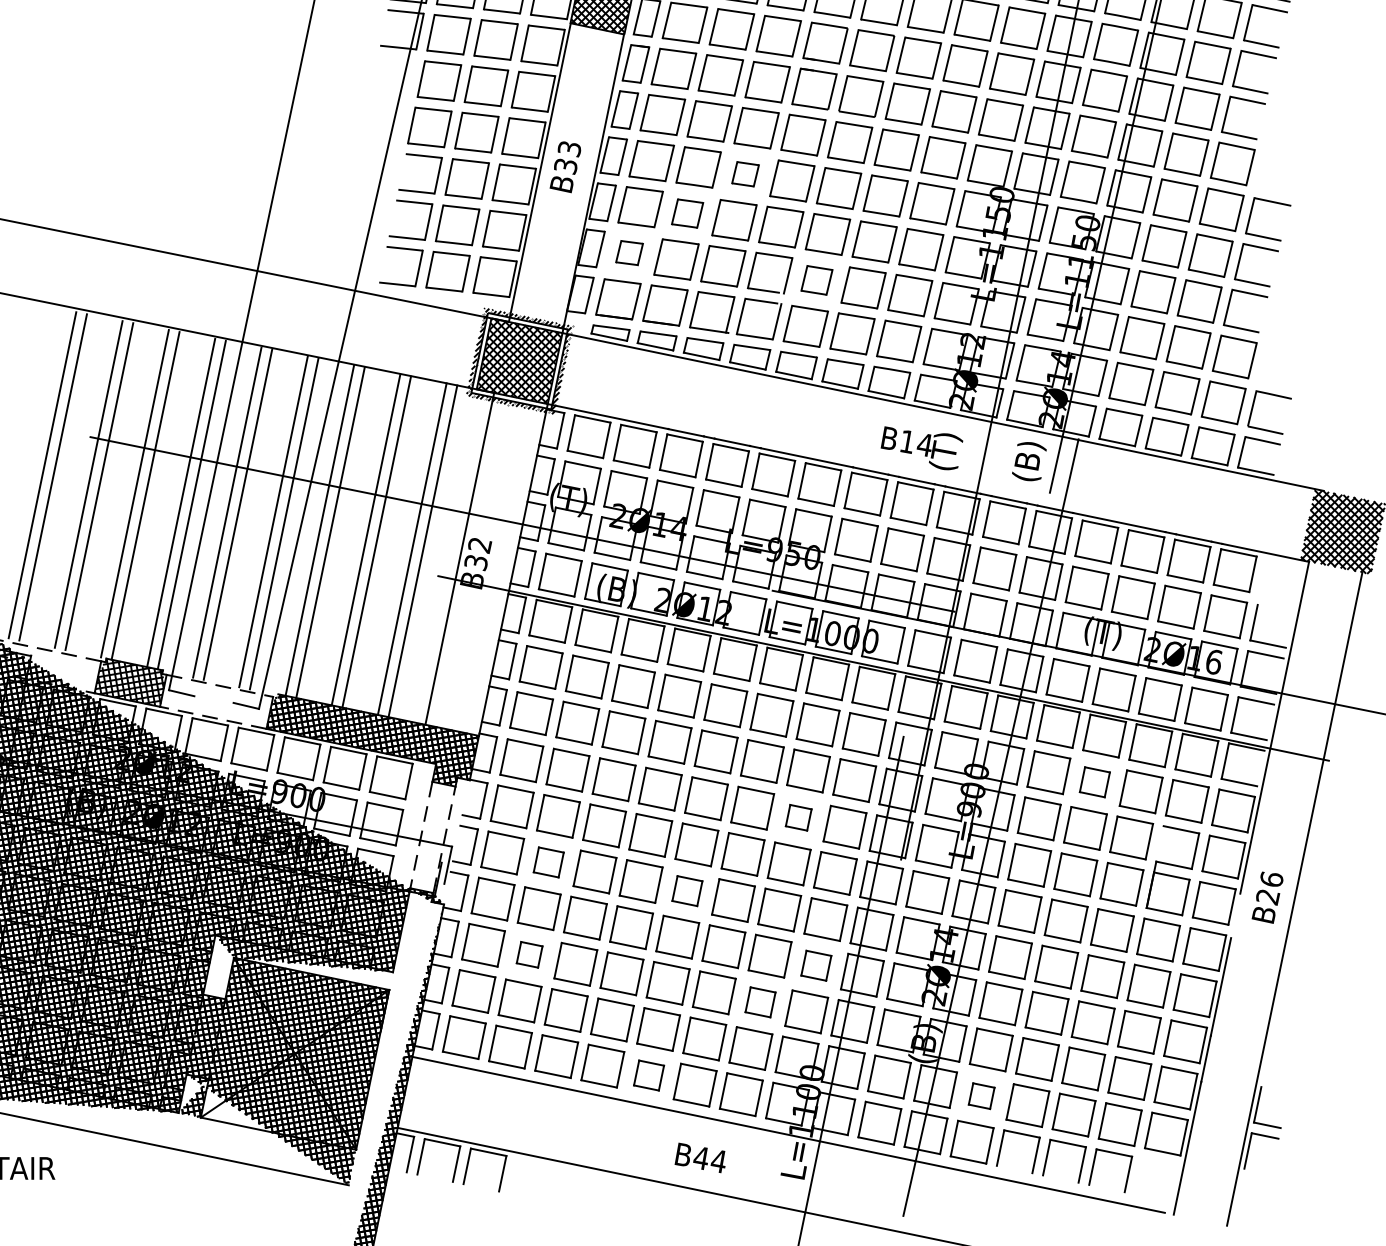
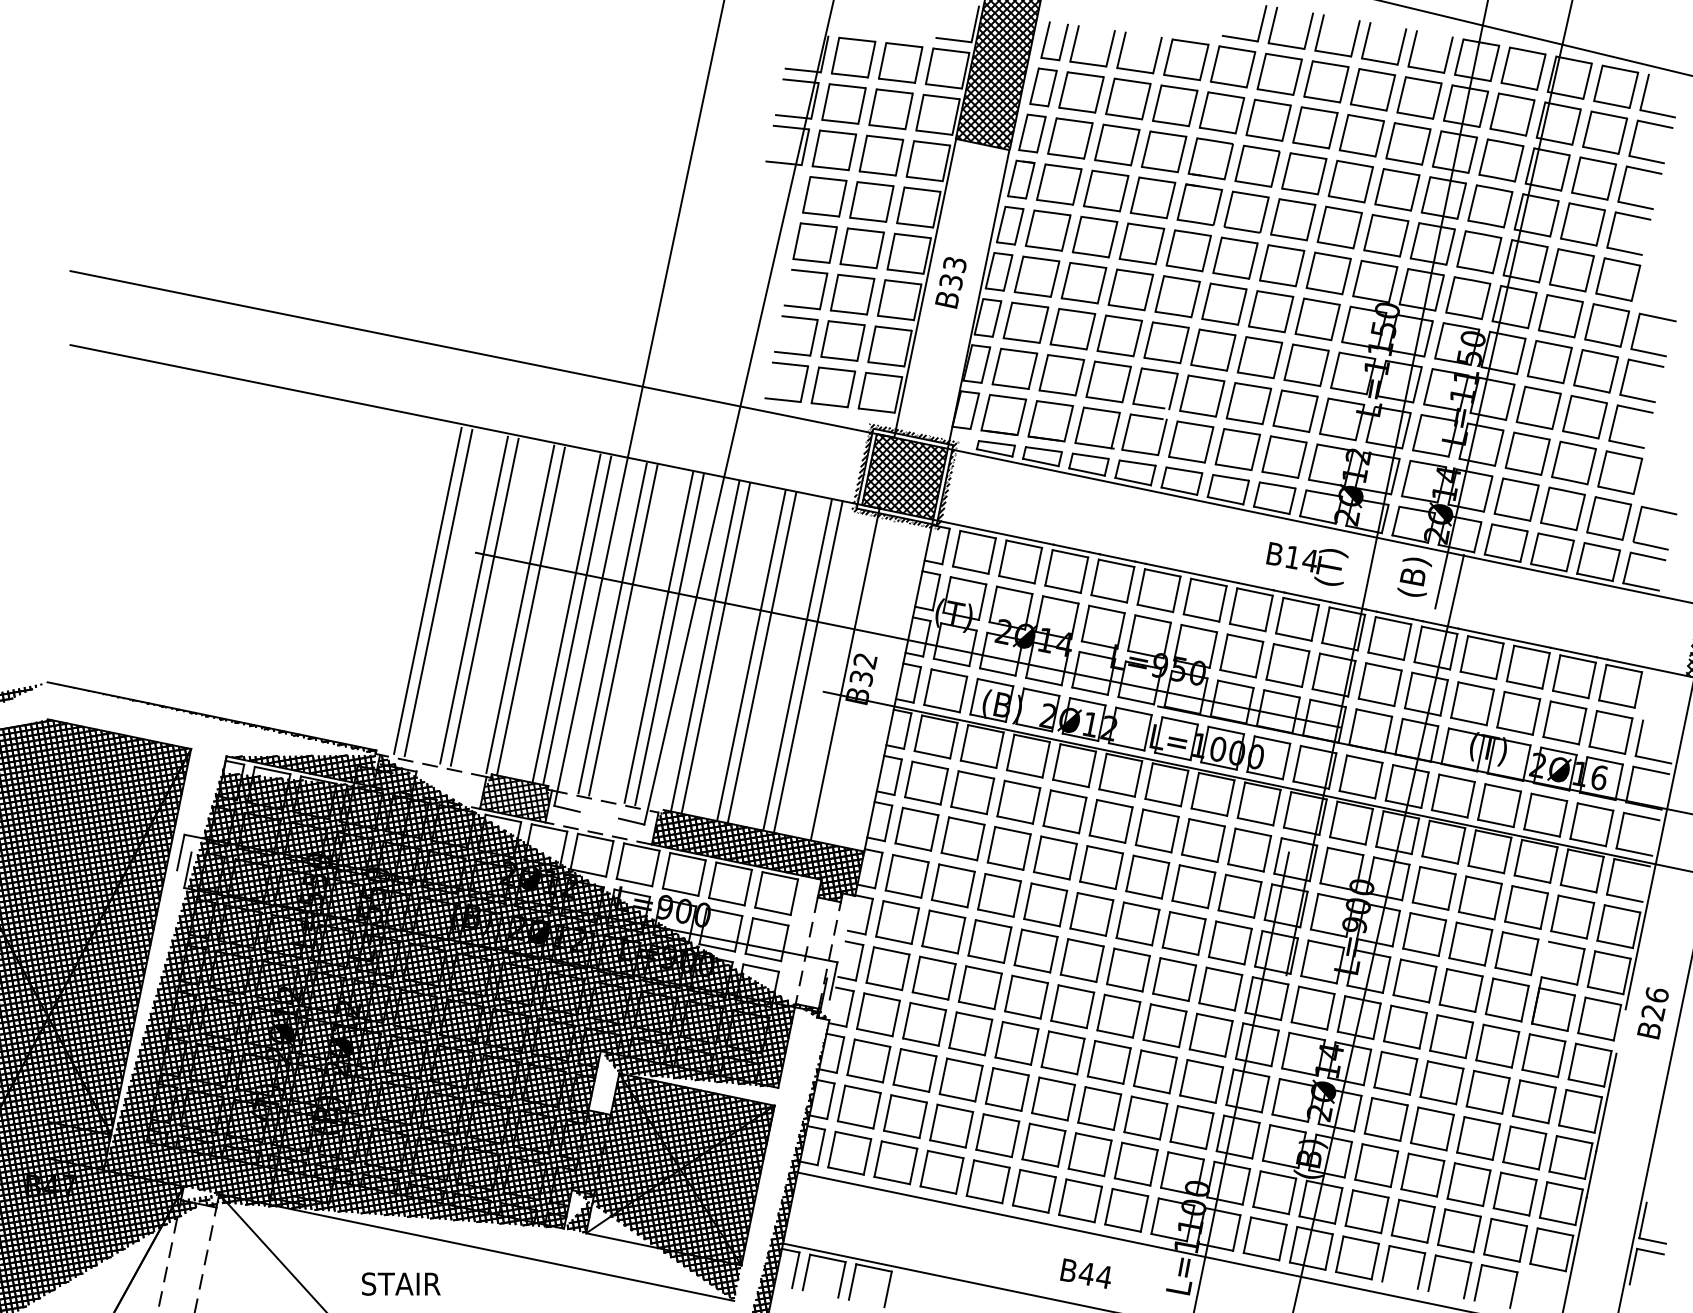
part: (745, 173) -> (1130, 289), size x1.67
part: (687, 213) -> (1072, 329), size x1.43
part: (629, 252) -> (1014, 368), size x1.67
part: (817, 279) -> (1202, 395), size x1.43
part: (1094, 781) -> (1479, 897), size x1.43
part: (798, 817) -> (1183, 933), size x1.67
part: (548, 861) -> (933, 977), size x1.43
part: (687, 890) -> (1072, 1006), size x1.43
part: (529, 954) -> (914, 1070), size x1.67
part: (816, 965) -> (1201, 1081), size x1.43
part: (760, 1001) -> (1145, 1117), size x1.43
part: (649, 1074) -> (1034, 1190), size x1.43
part: (981, 1095) -> (1366, 1211), size x1.67

